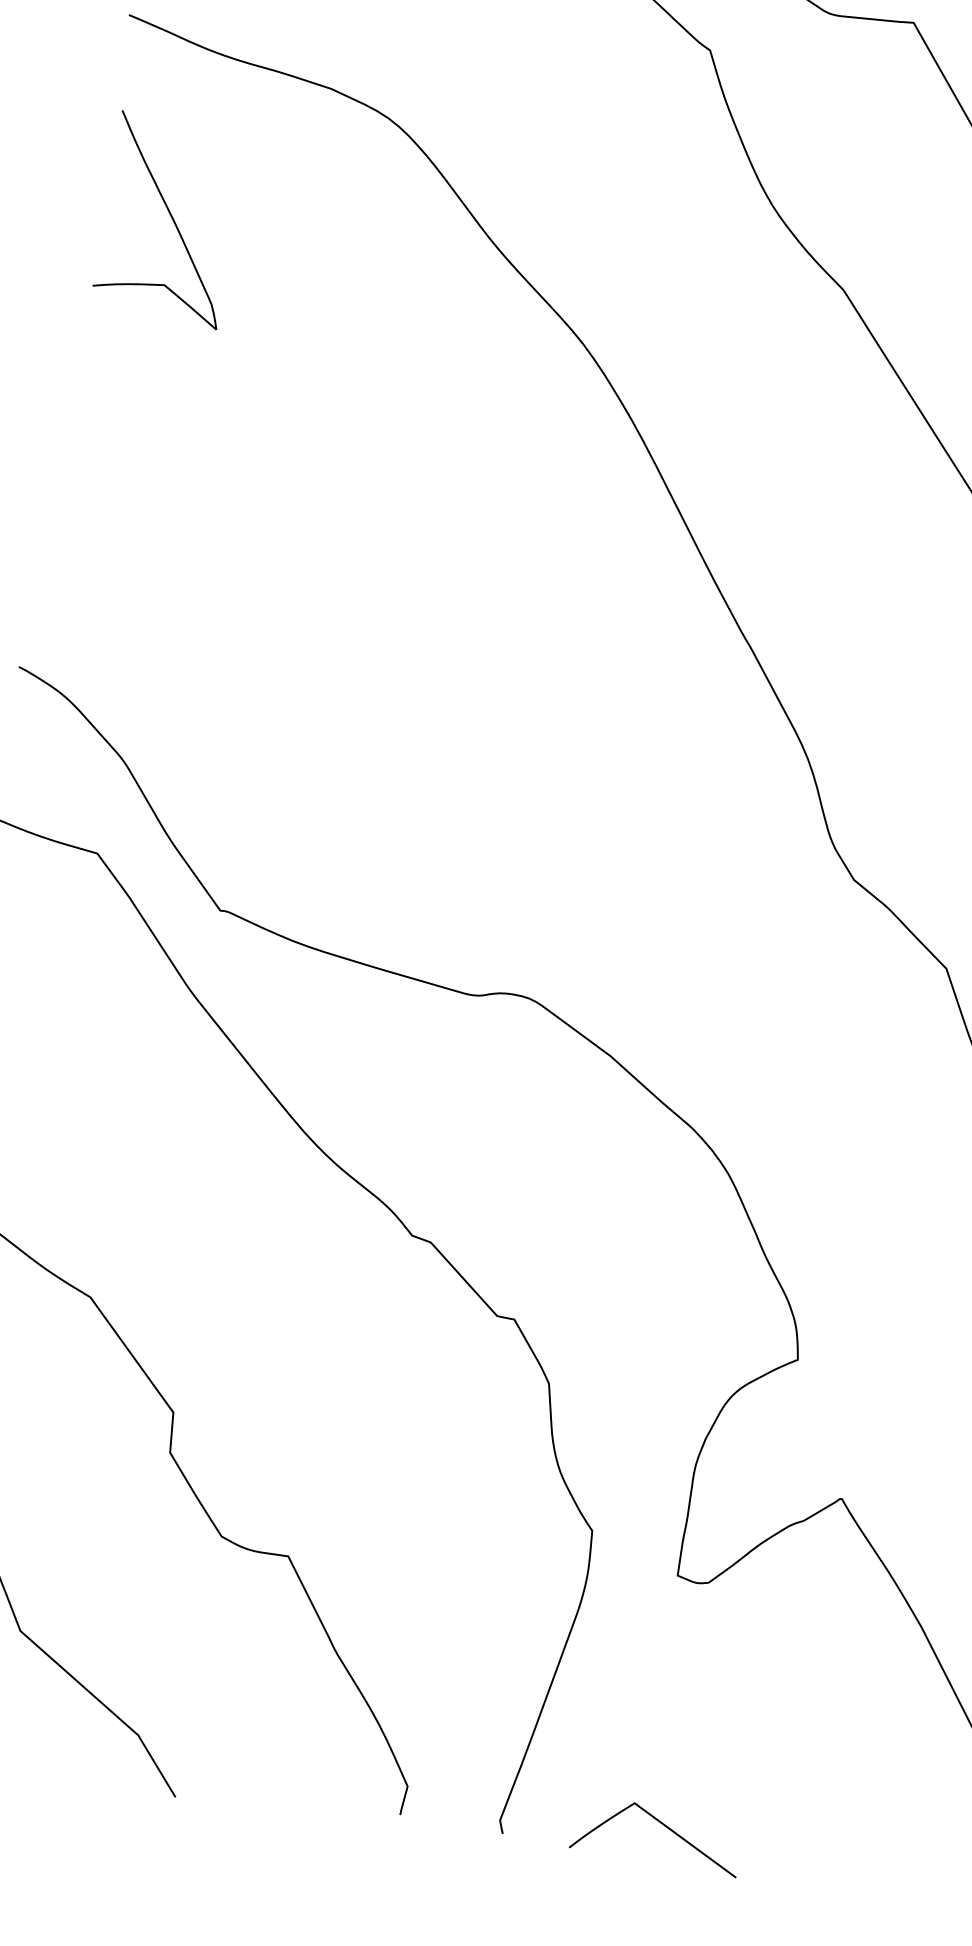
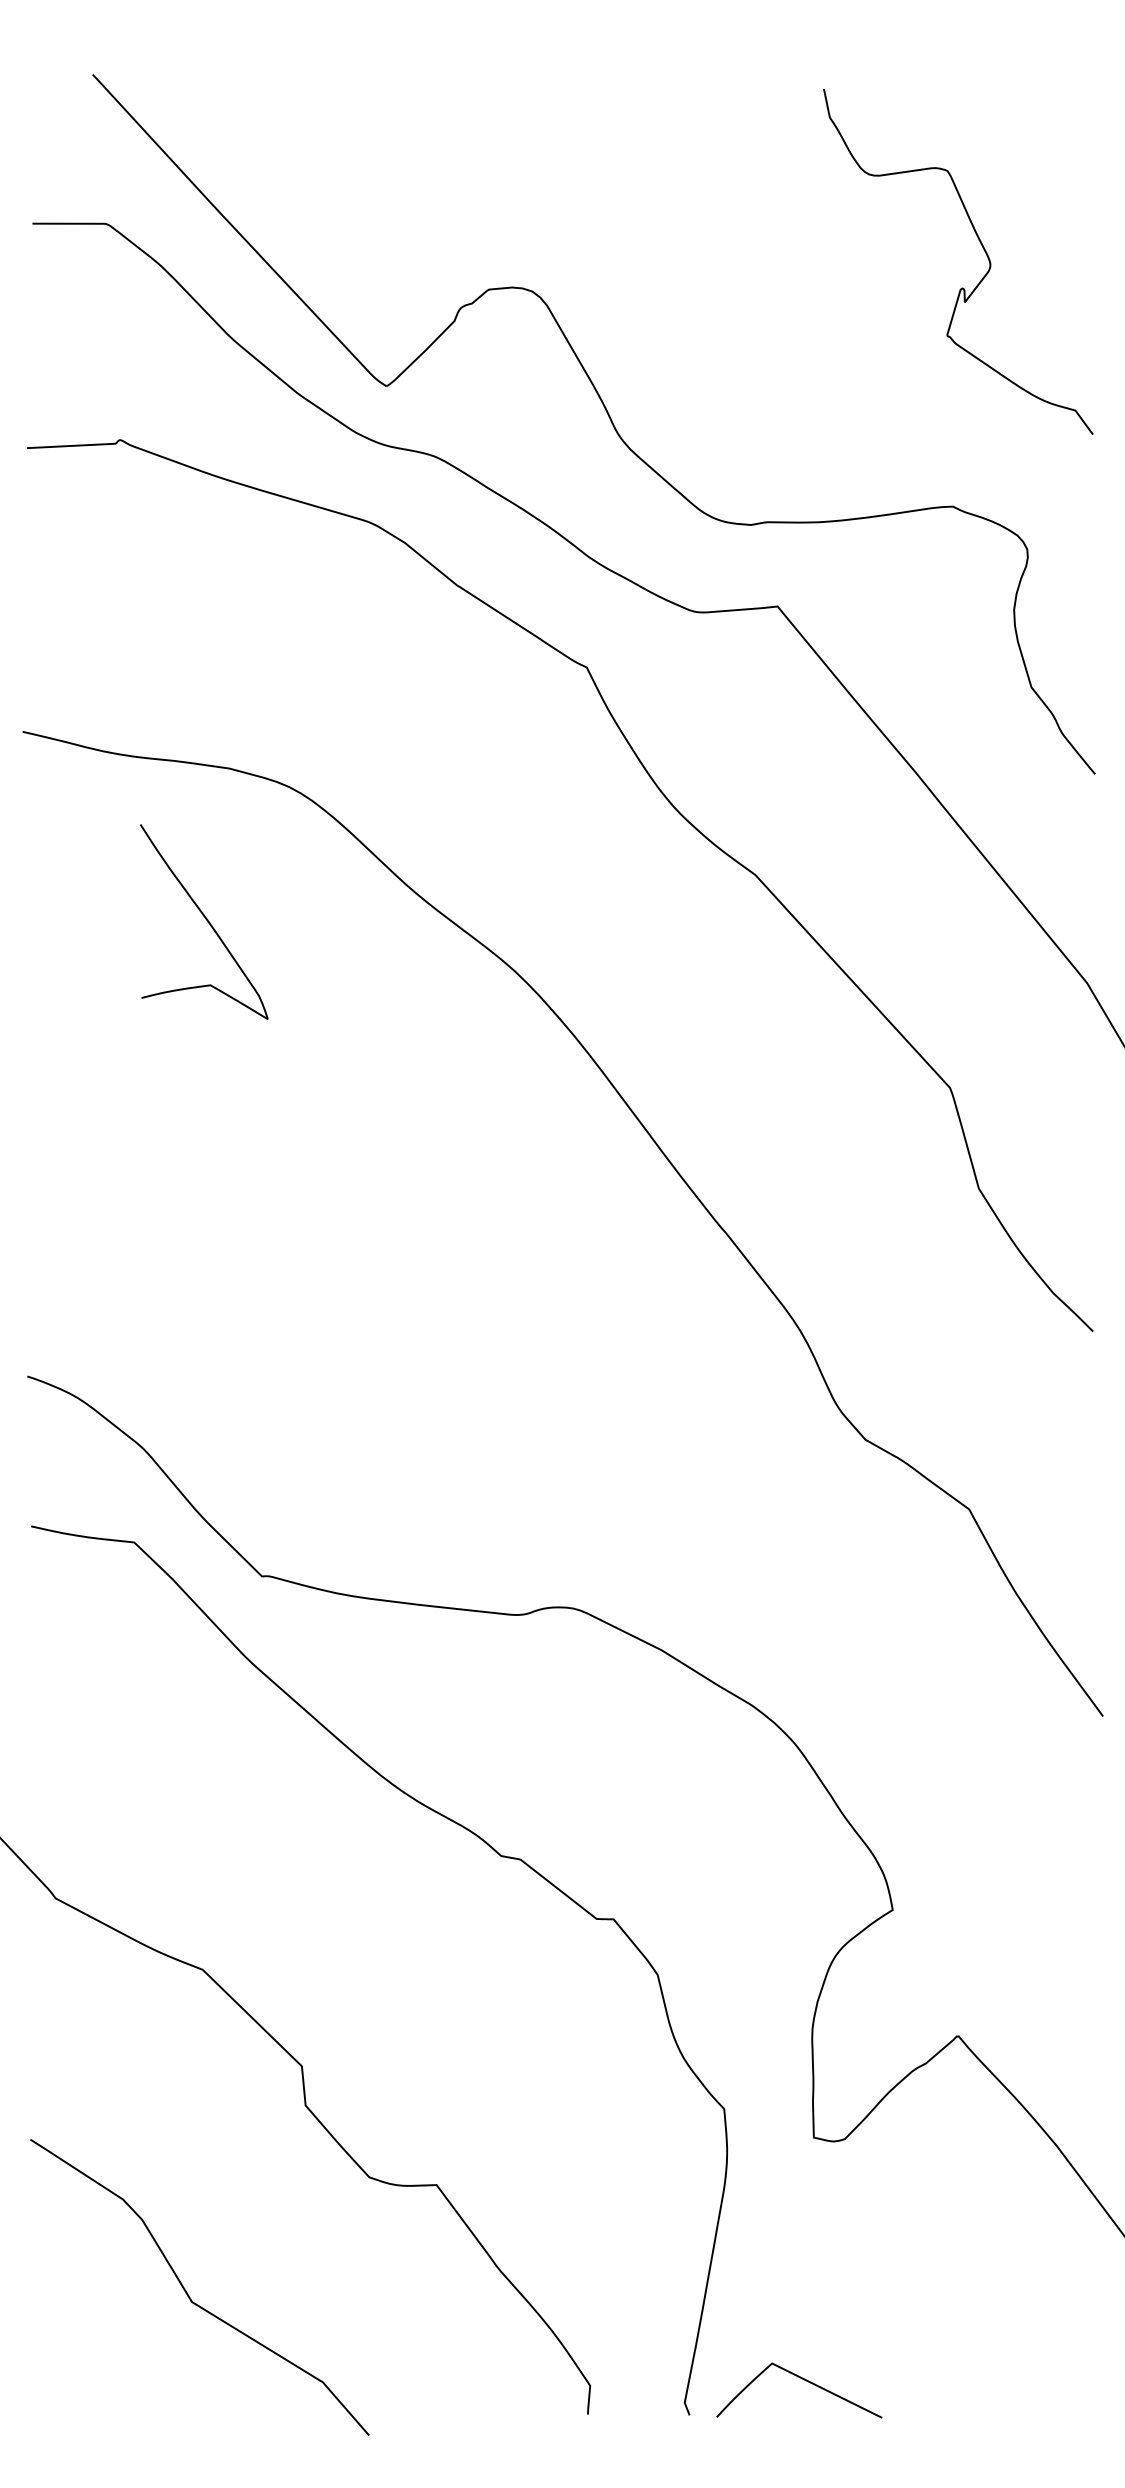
curve: (171, 217) -> (205, 919), moved
curve: (664, 1826) -> (804, 2380), moved

